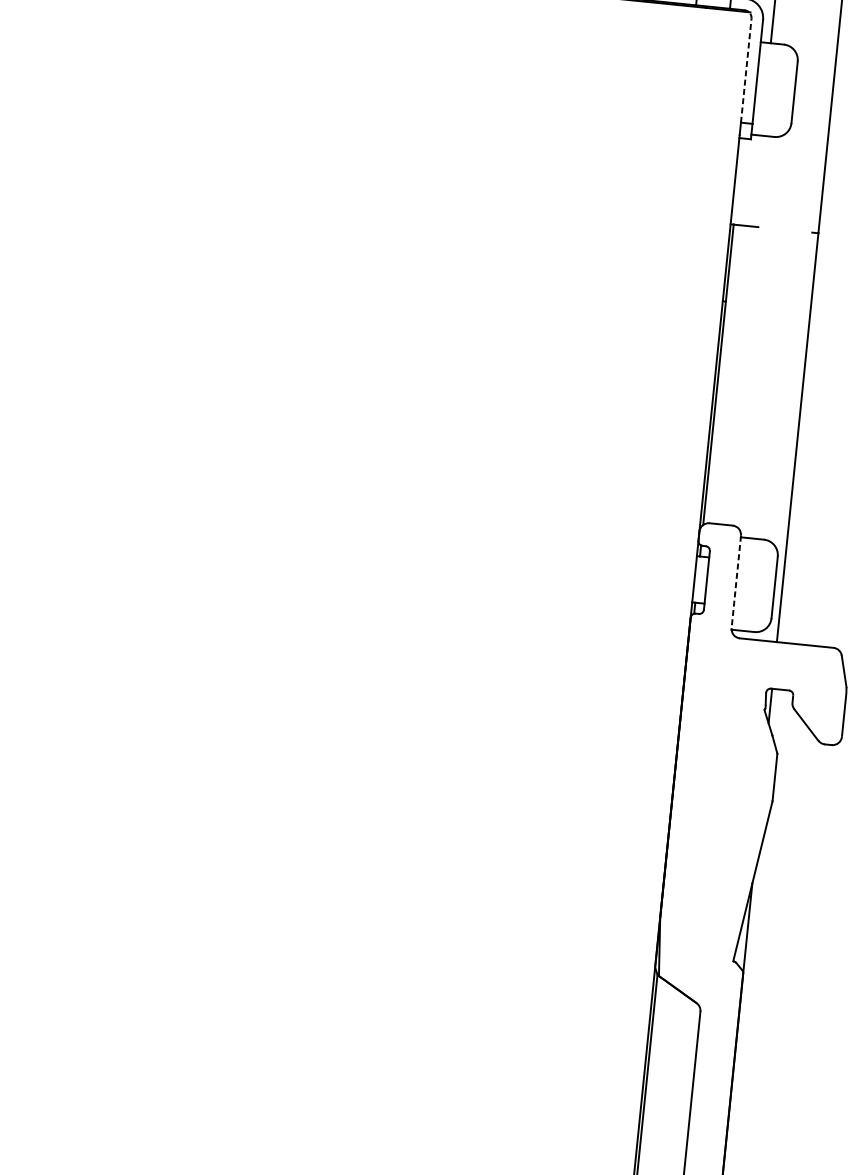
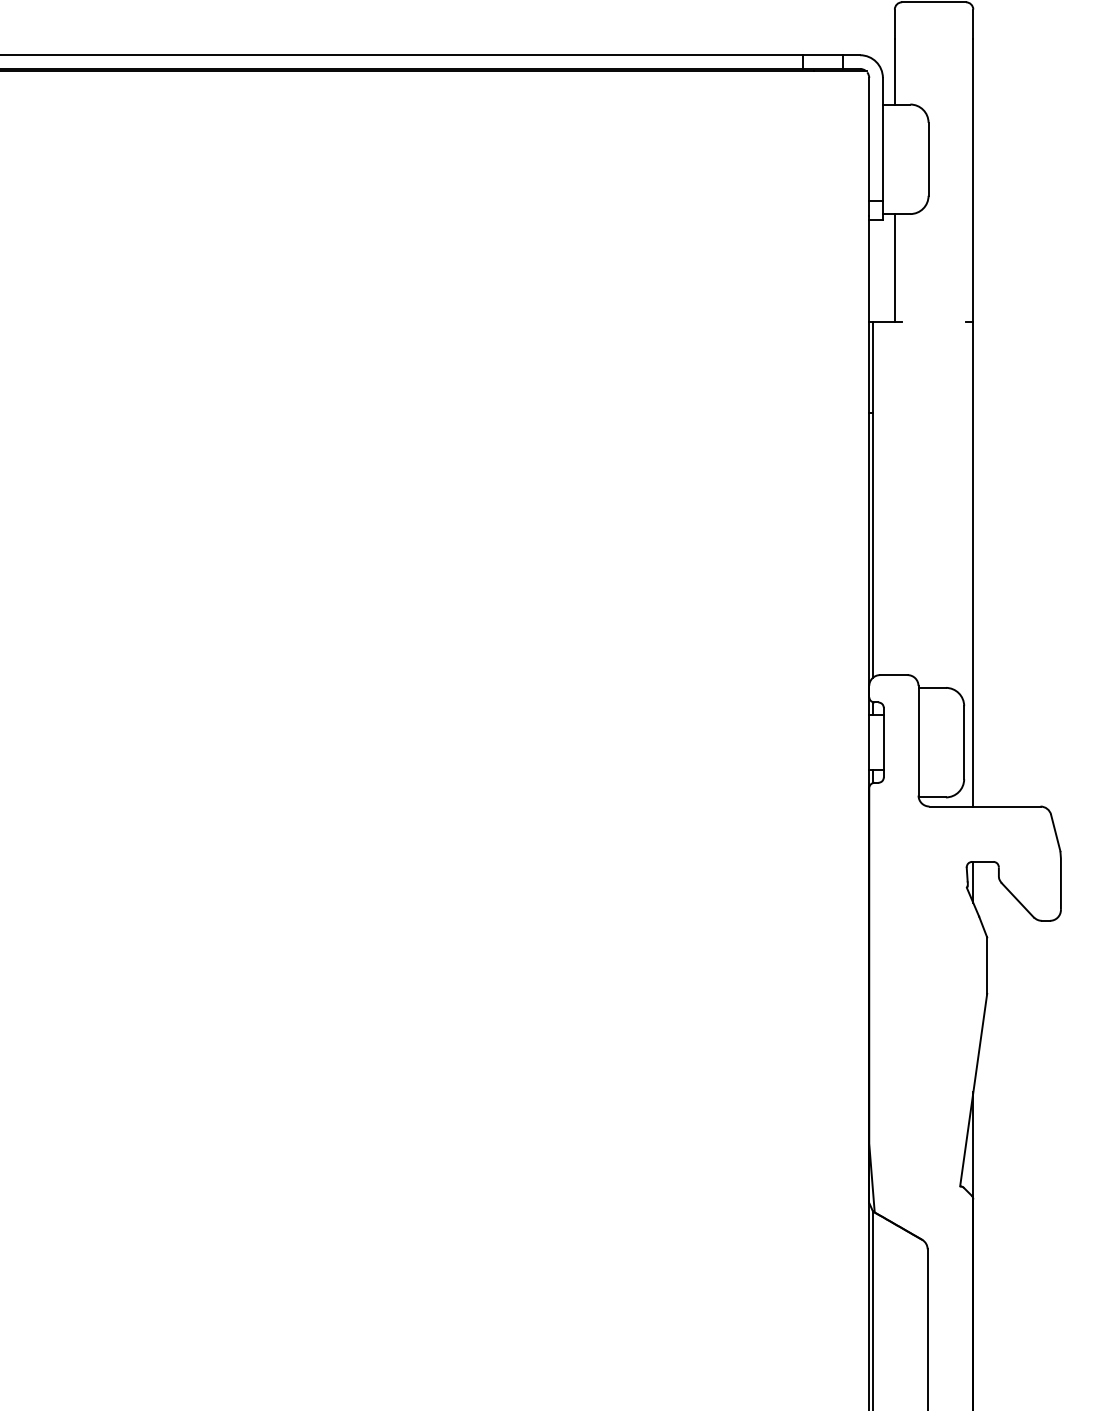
line: (746, 70) -> (869, 139), dashed -> solid
line: (756, 180) -> (894, 267), added
line: (736, 581) -> (918, 740), dashed -> solid

